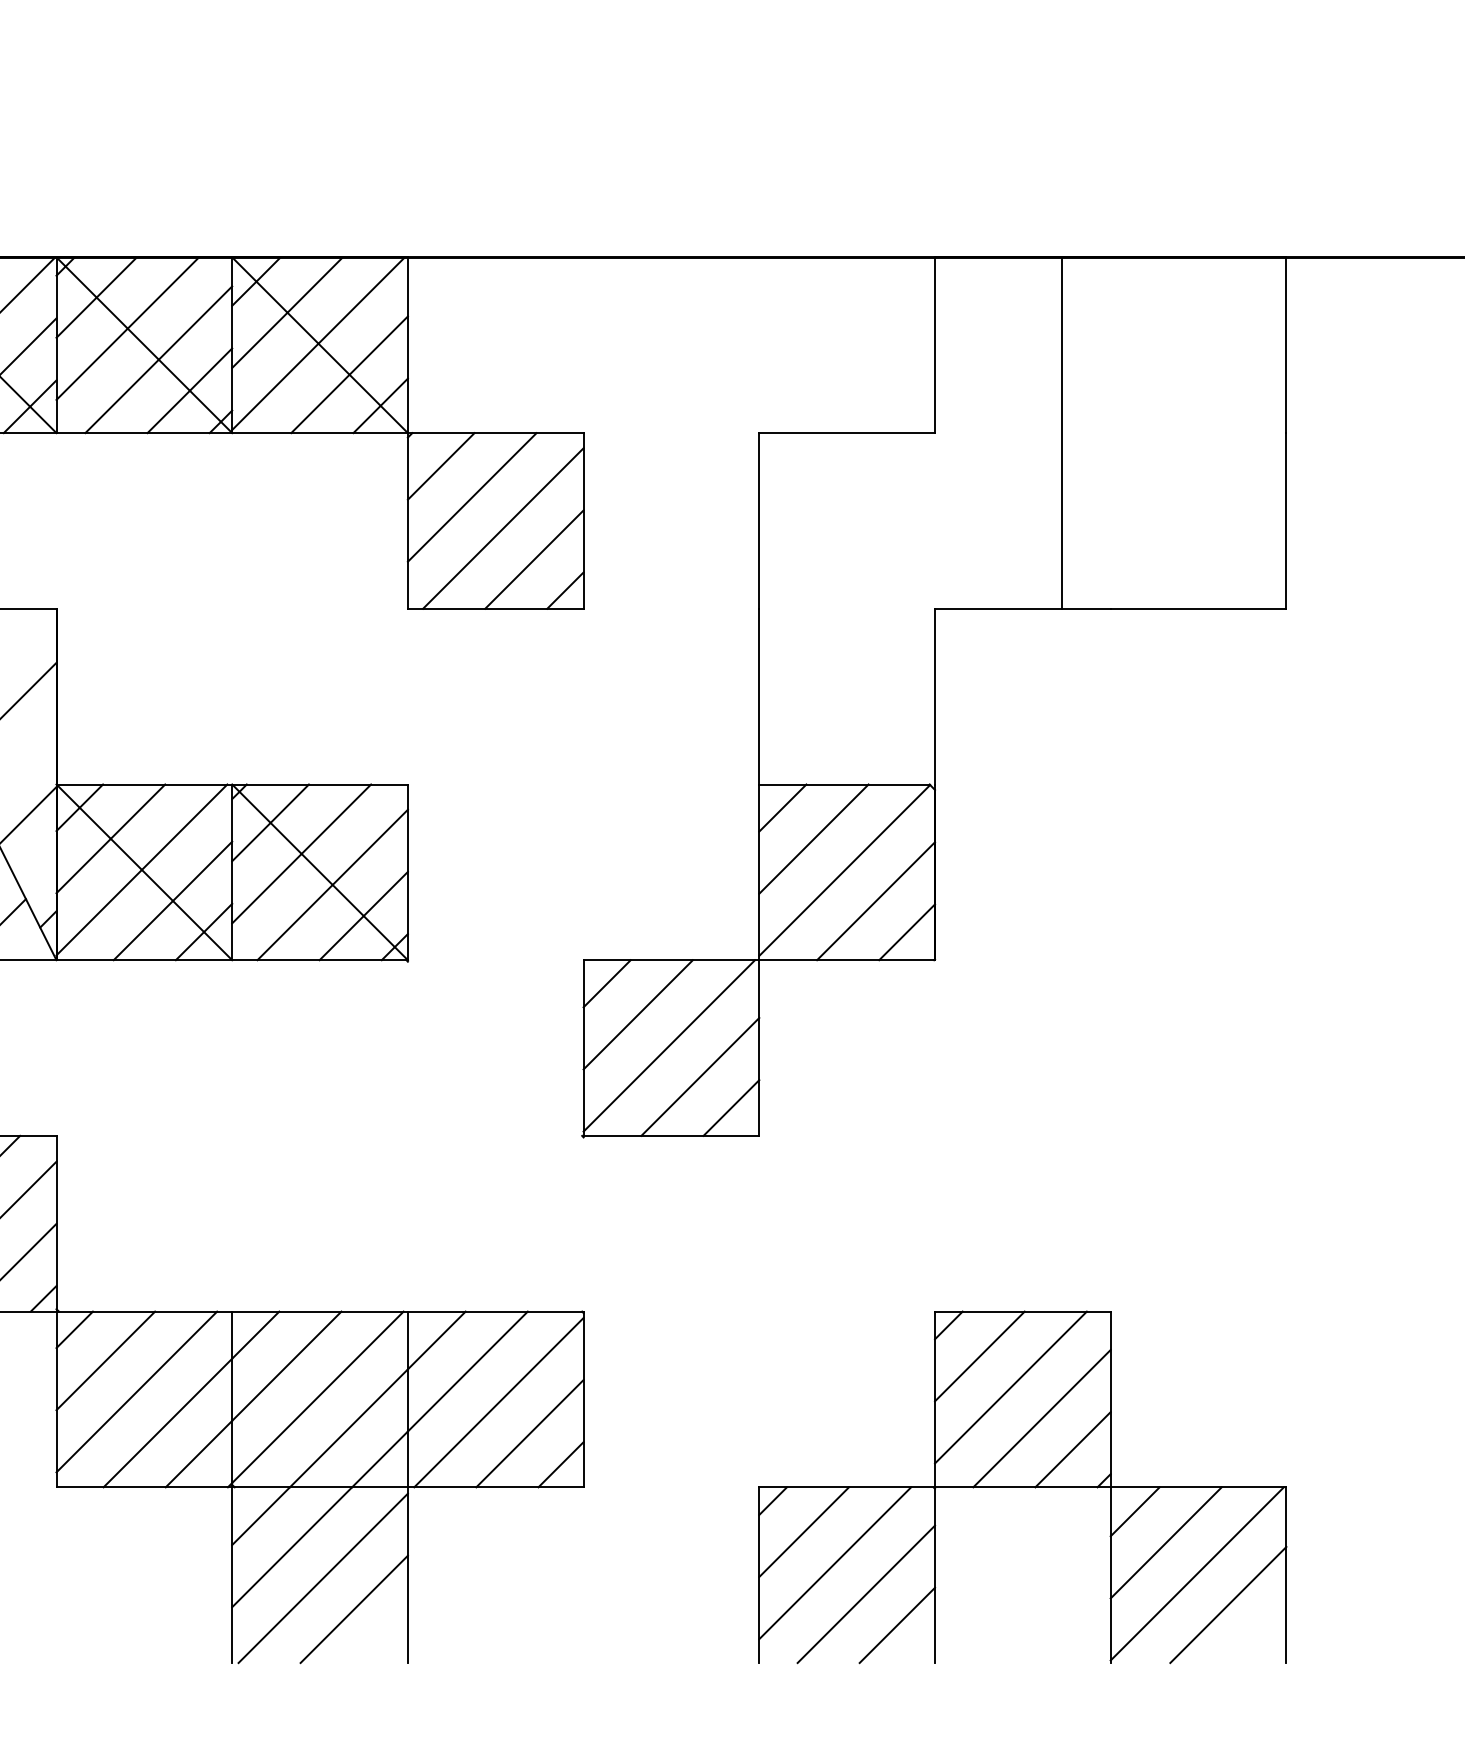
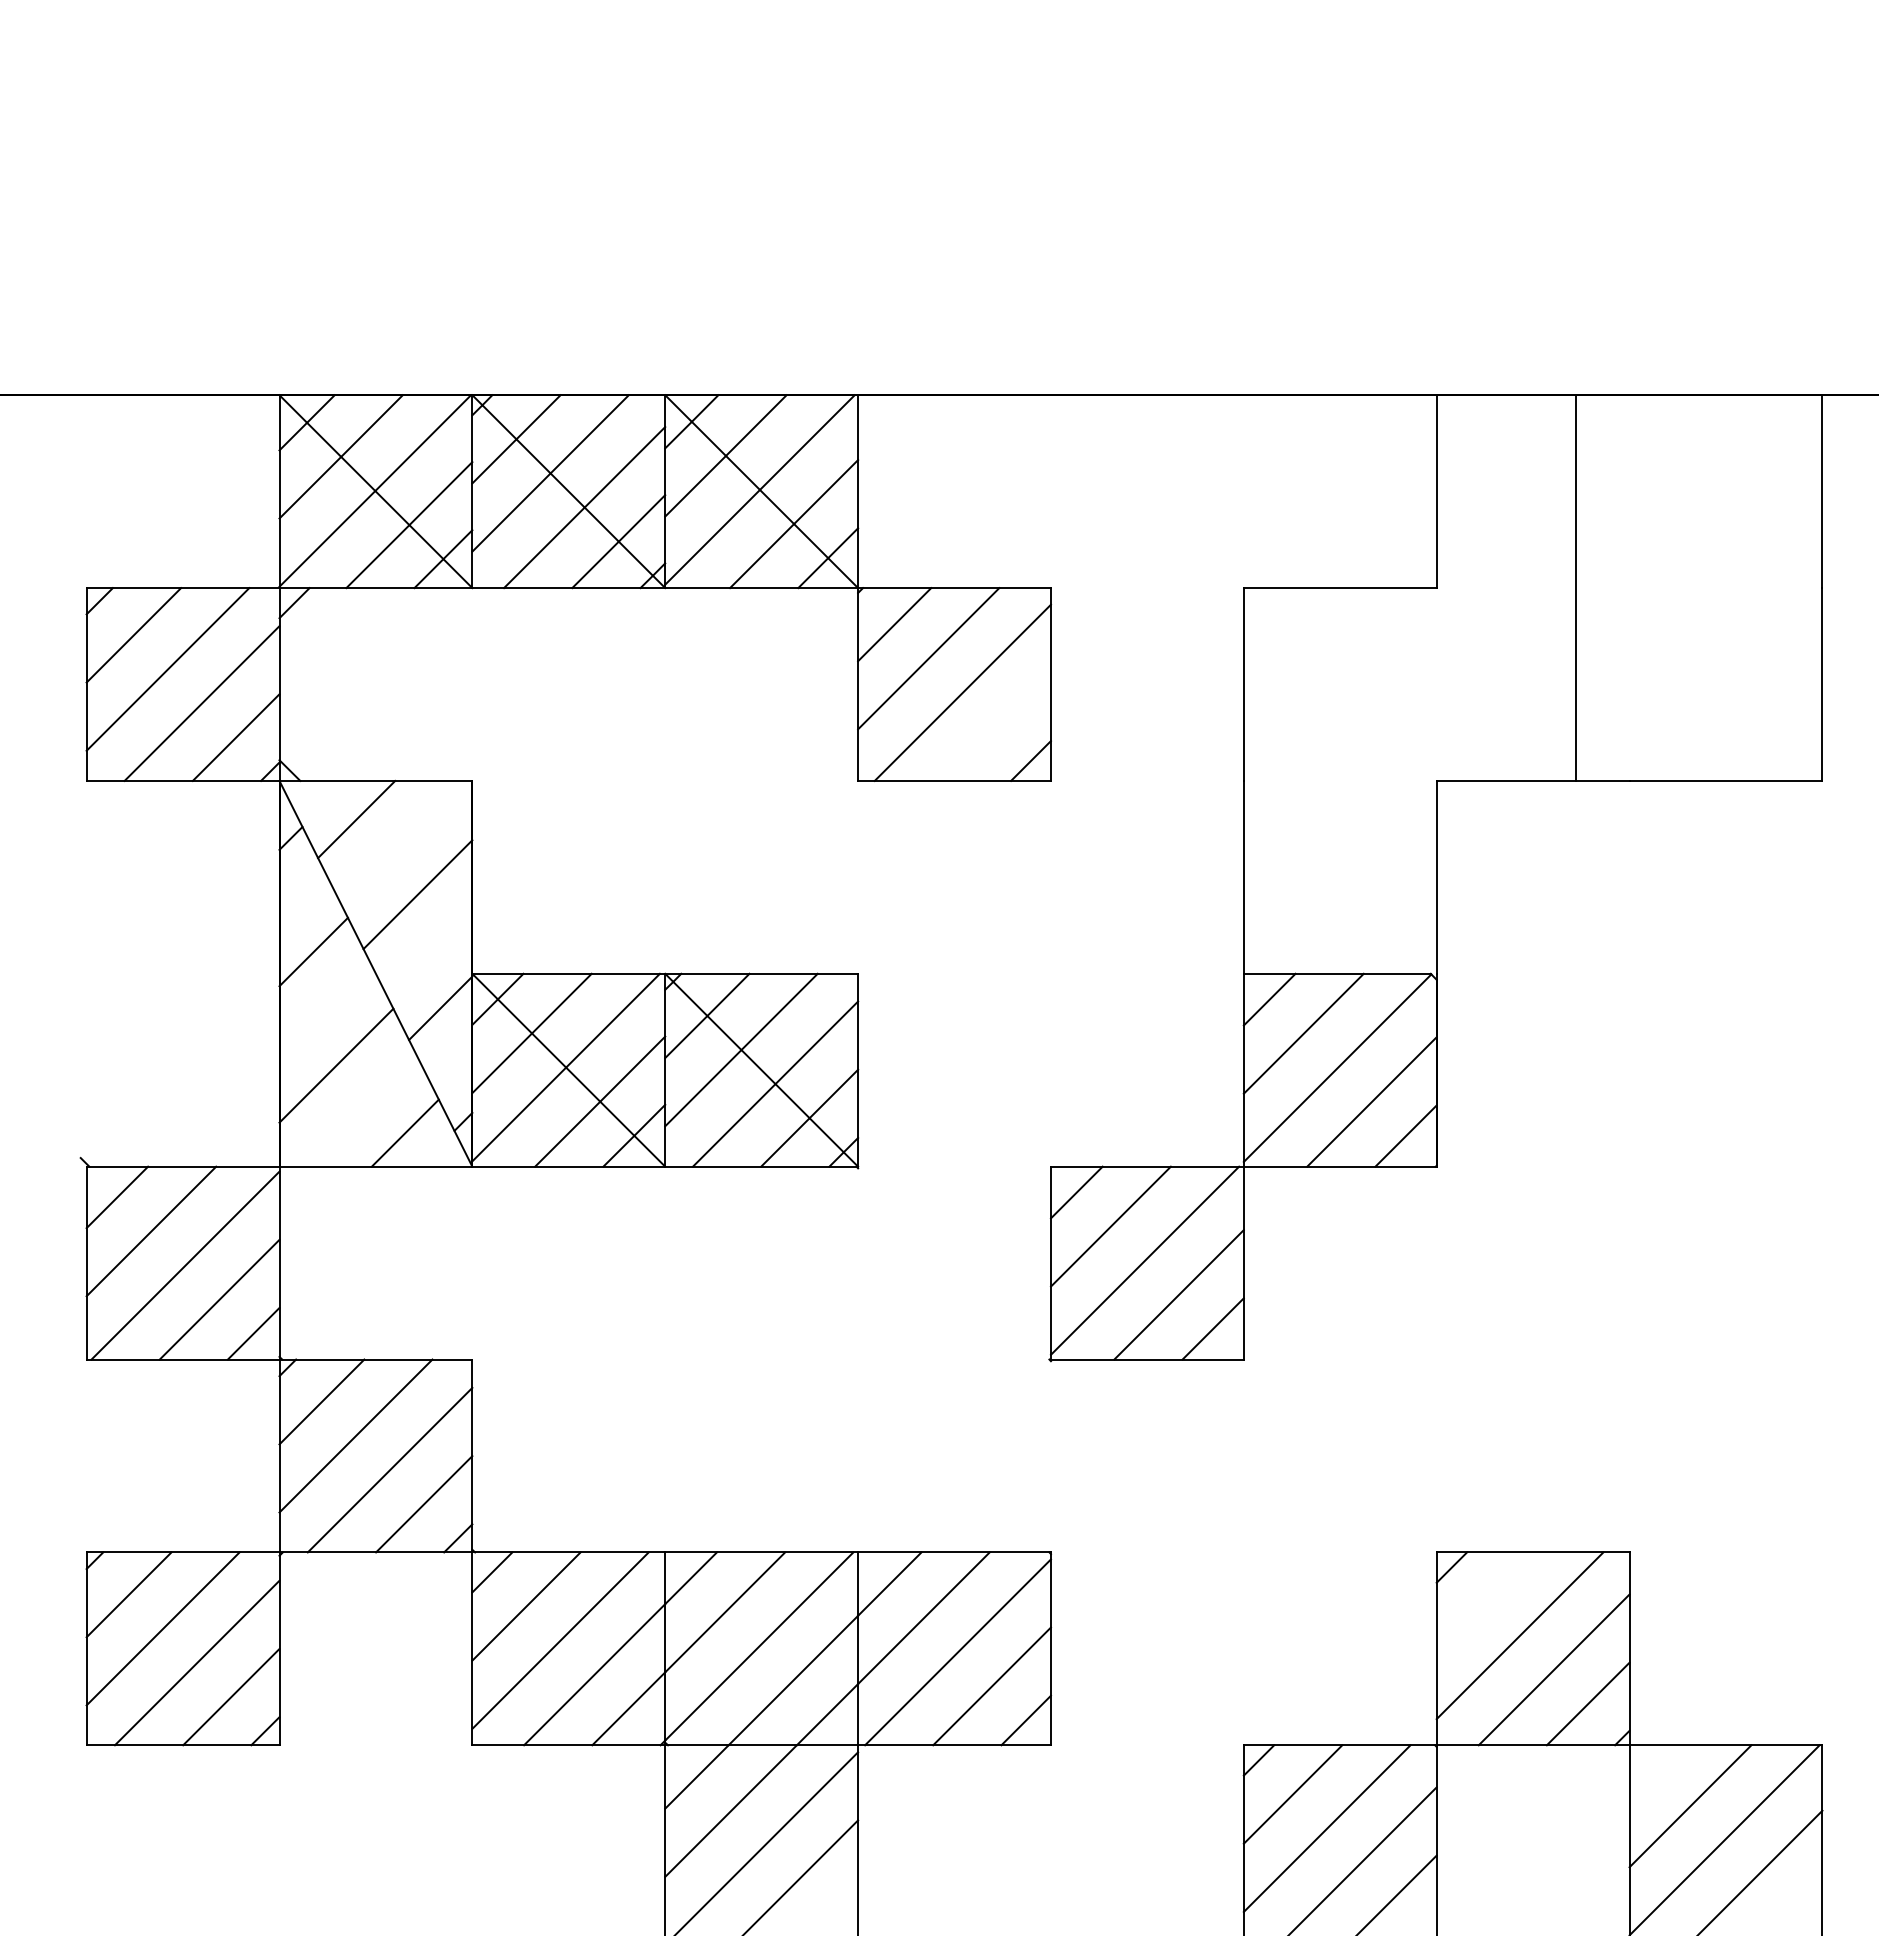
line: (533, 559) -> (996, 726), removed
line: (979, 1356) -> (1485, 1601), removed
line: (1135, 1512) -> (1656, 1772), removed

